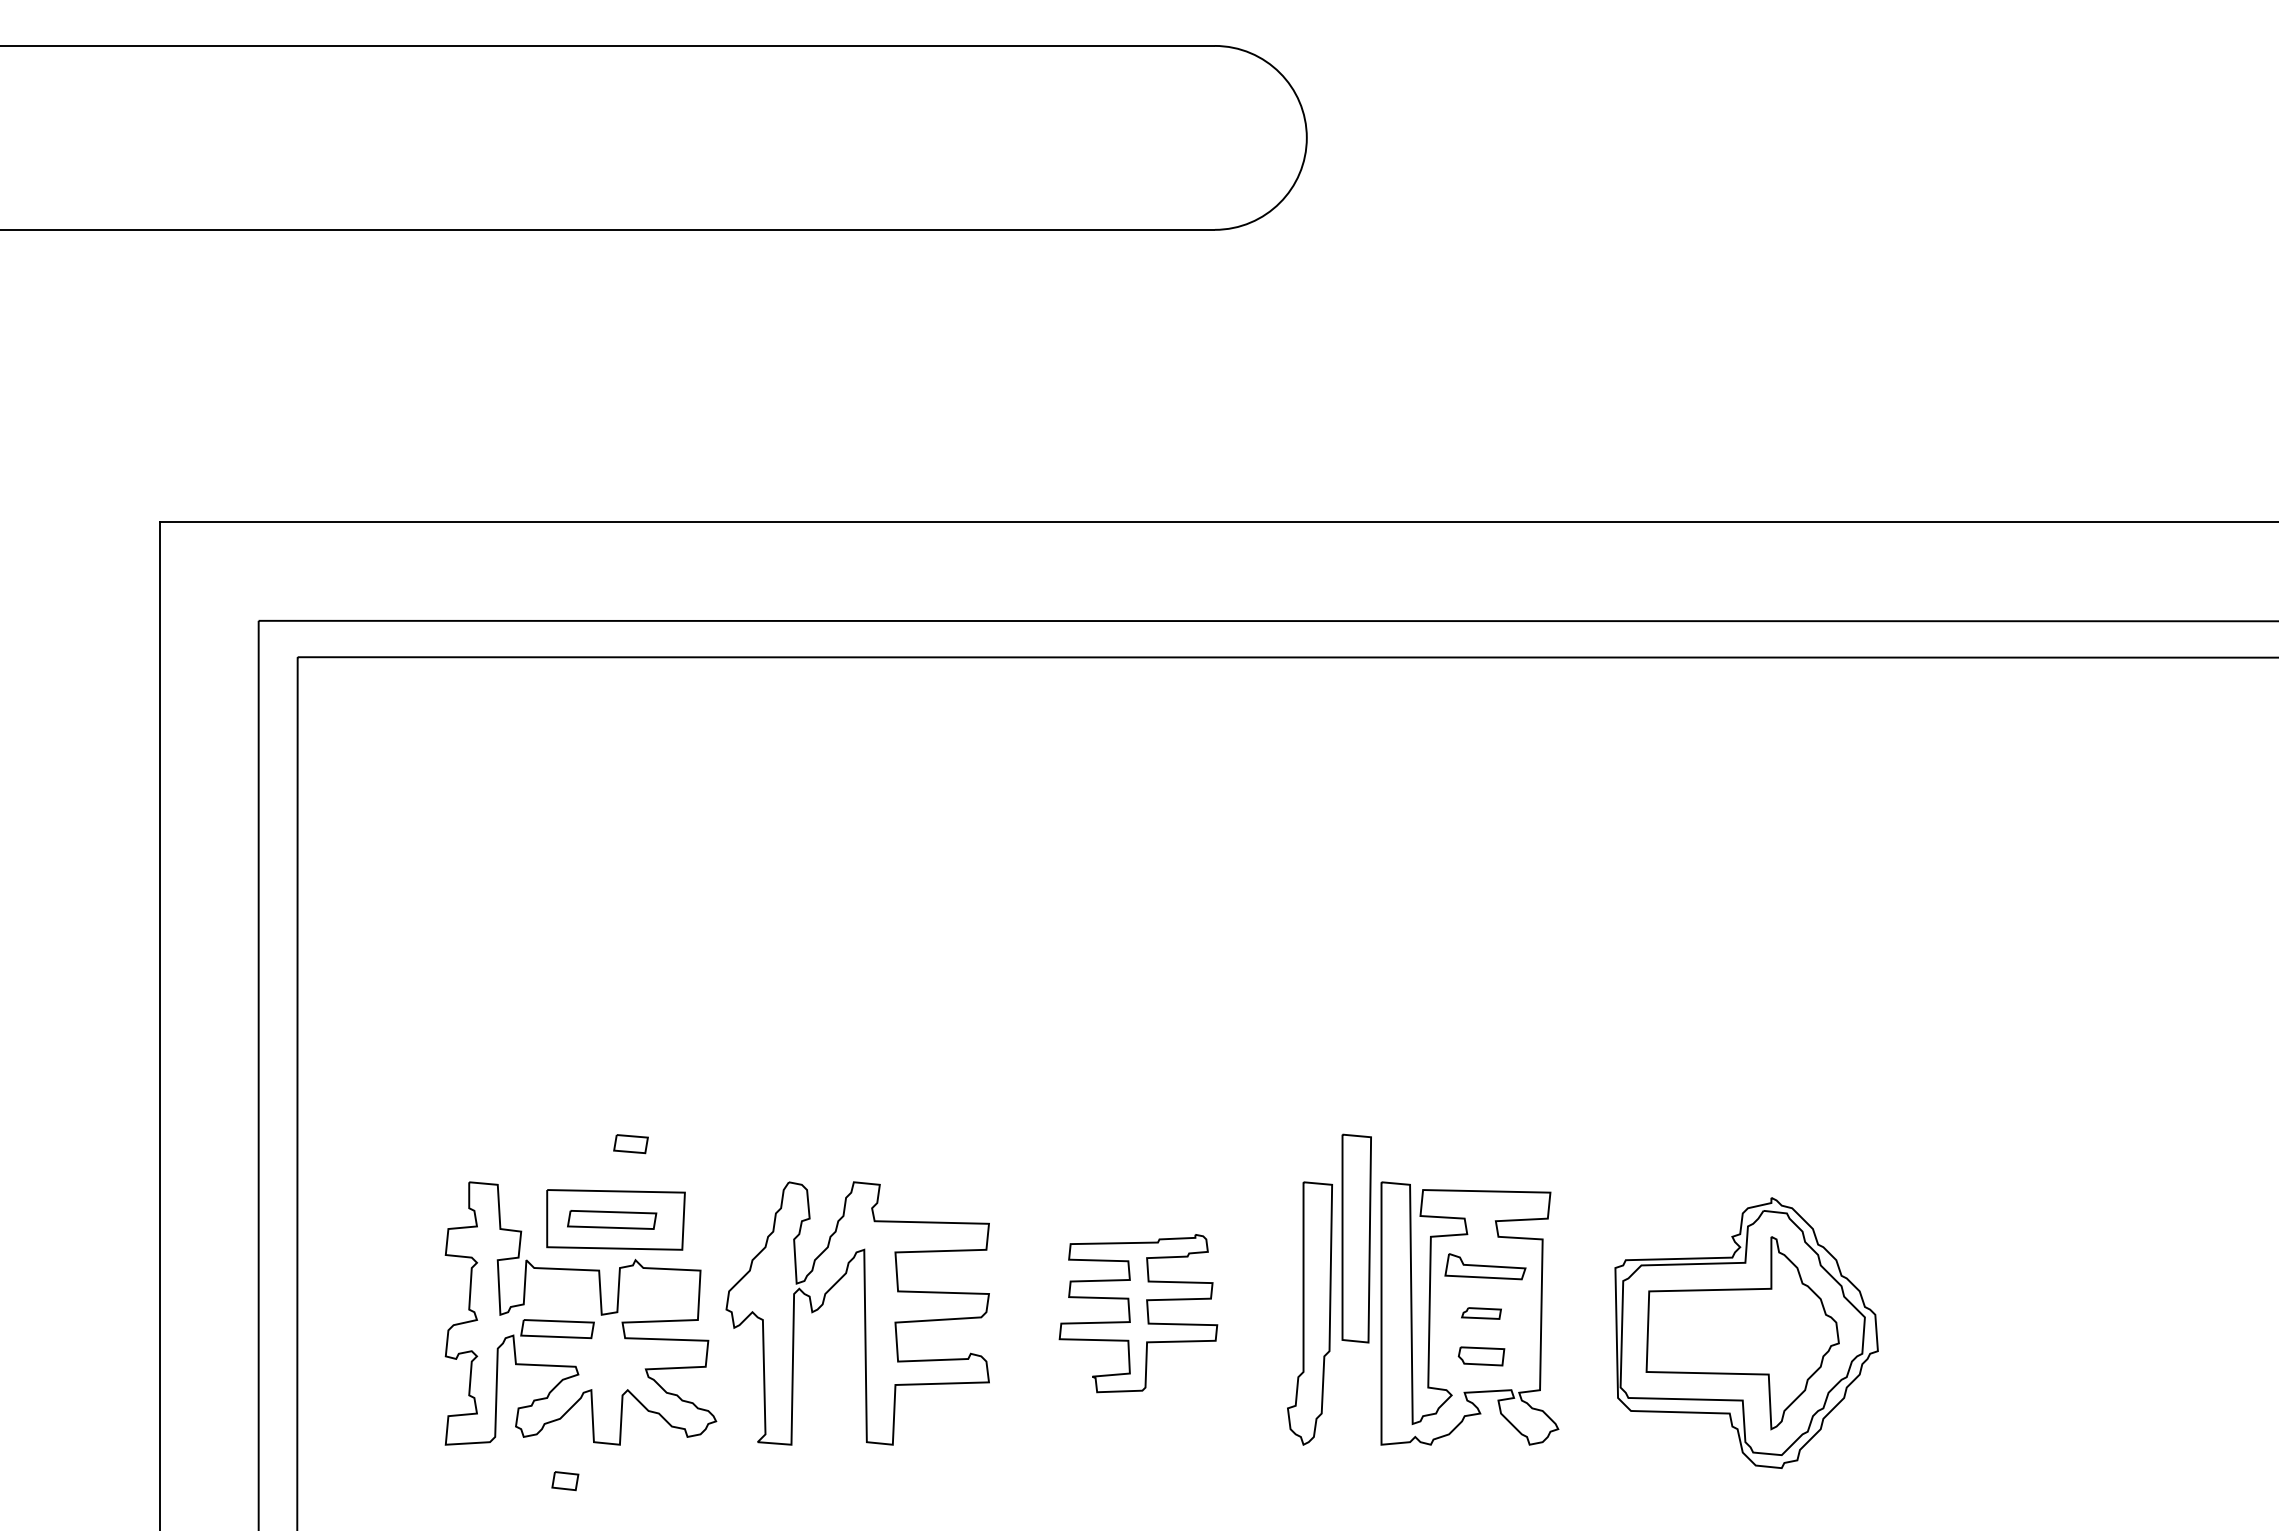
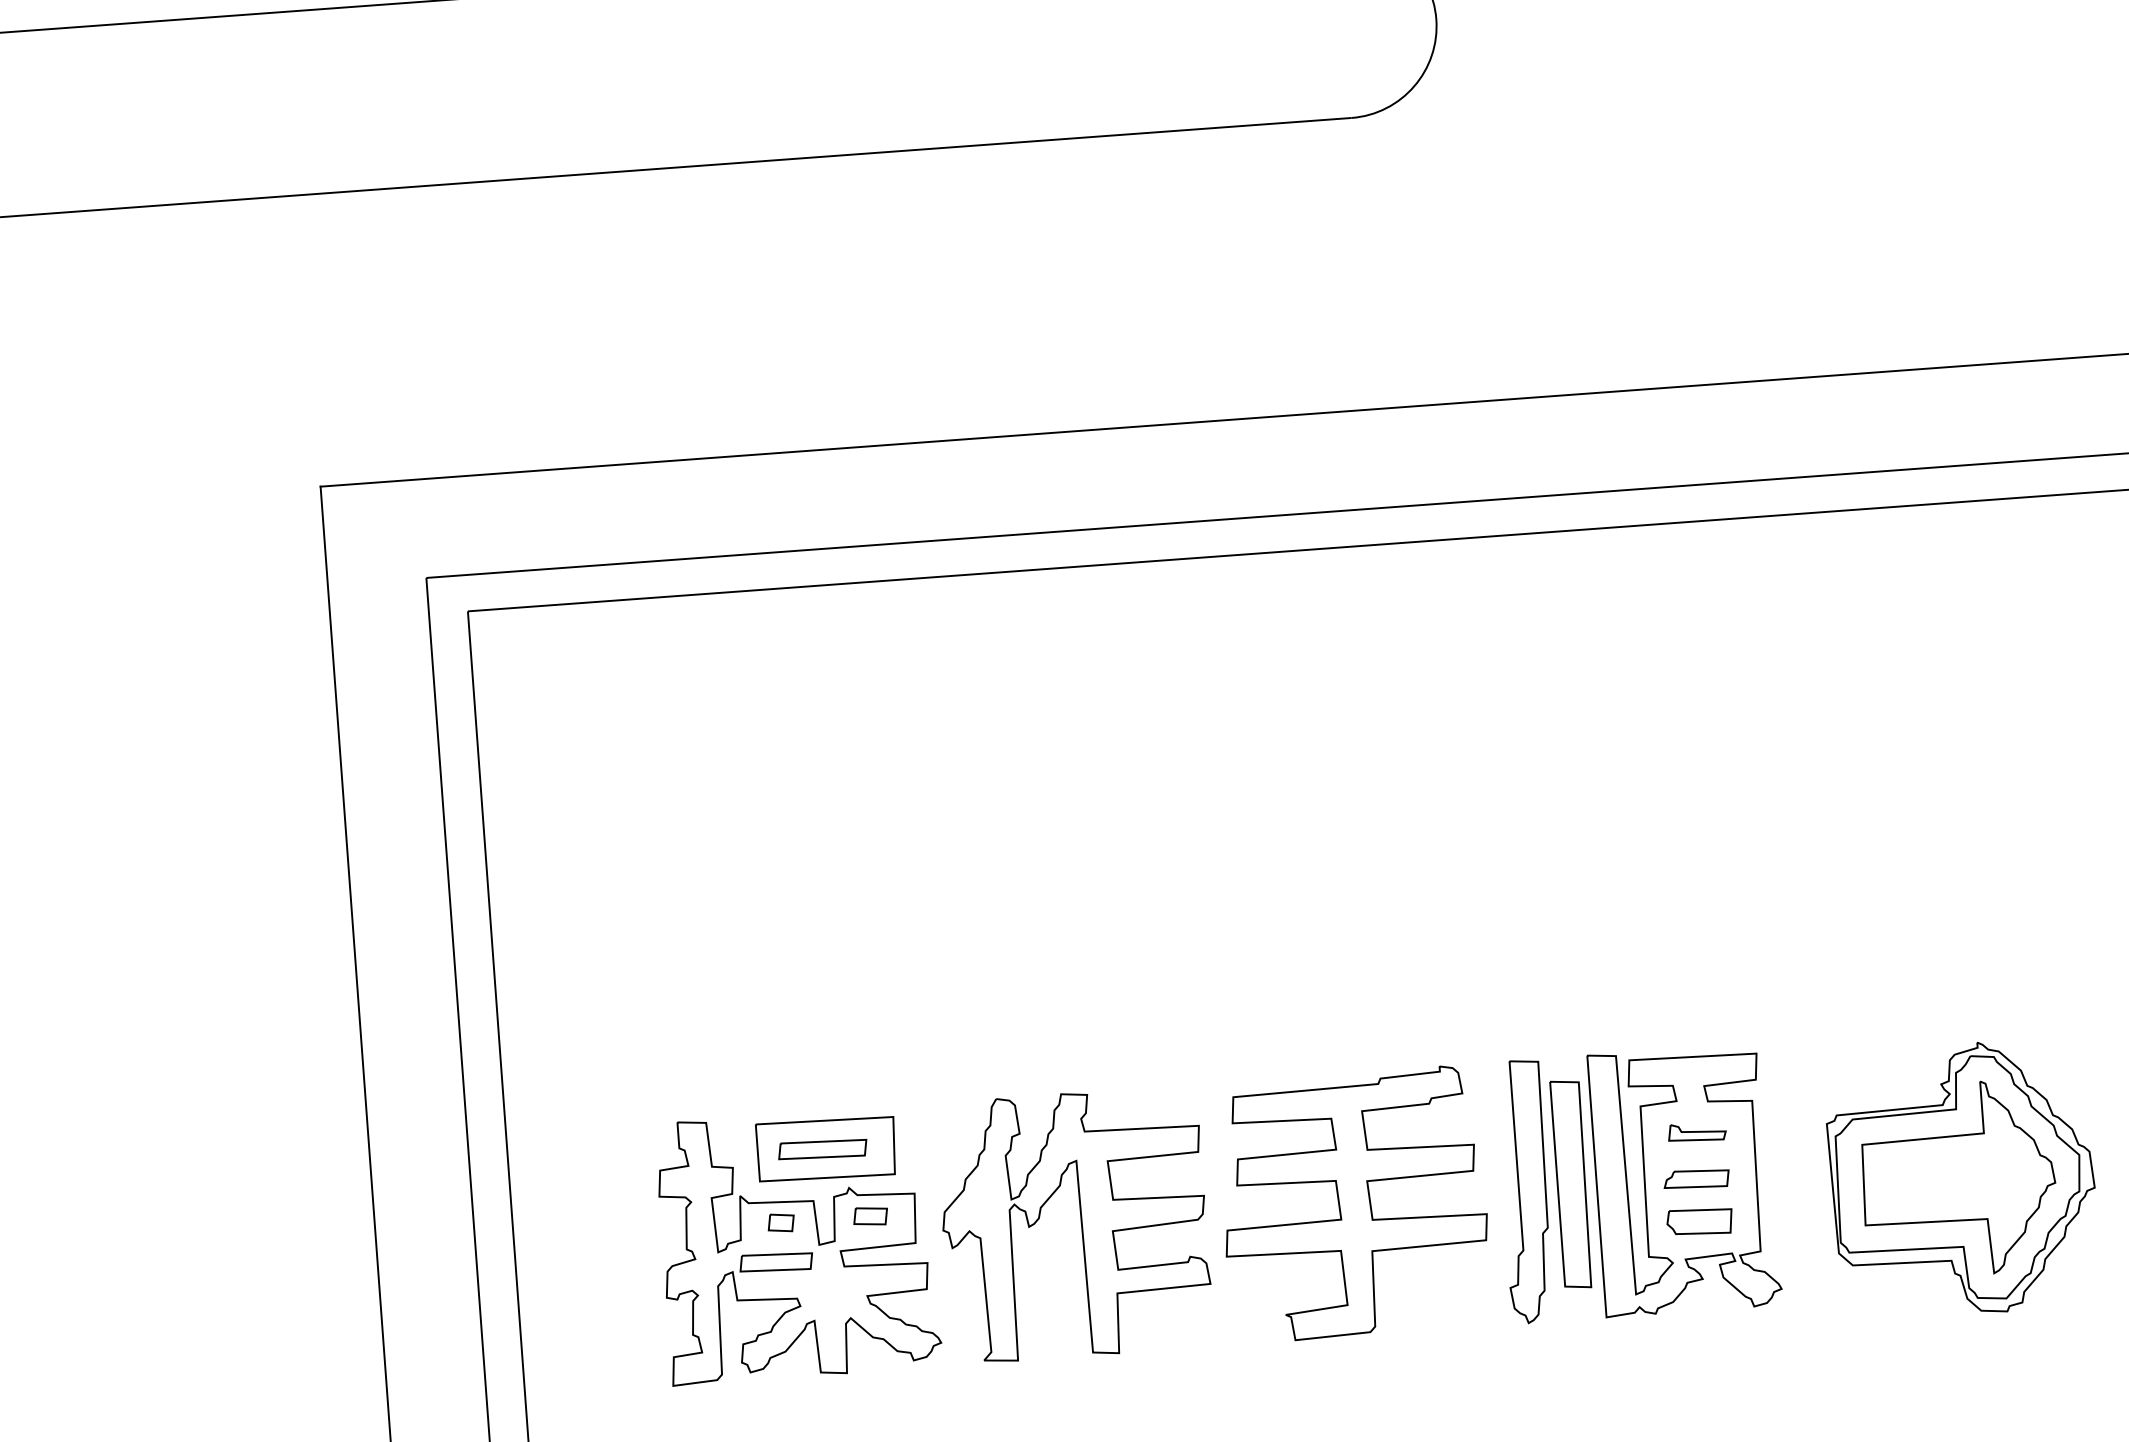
part: (630, 1144) -> (870, 1216), moved
part: (1356, 1238) -> (1571, 1184), moved
part: (1485, 1266) -> (1697, 1132), size x0.71
part: (1138, 1313) -> (1354, 1204), size x1.67
part: (1481, 1313) -> (1696, 1179), size x1.67
part: (1481, 1356) -> (1699, 1222), size x1.43
part: (565, 1481) -> (781, 1223), moved

